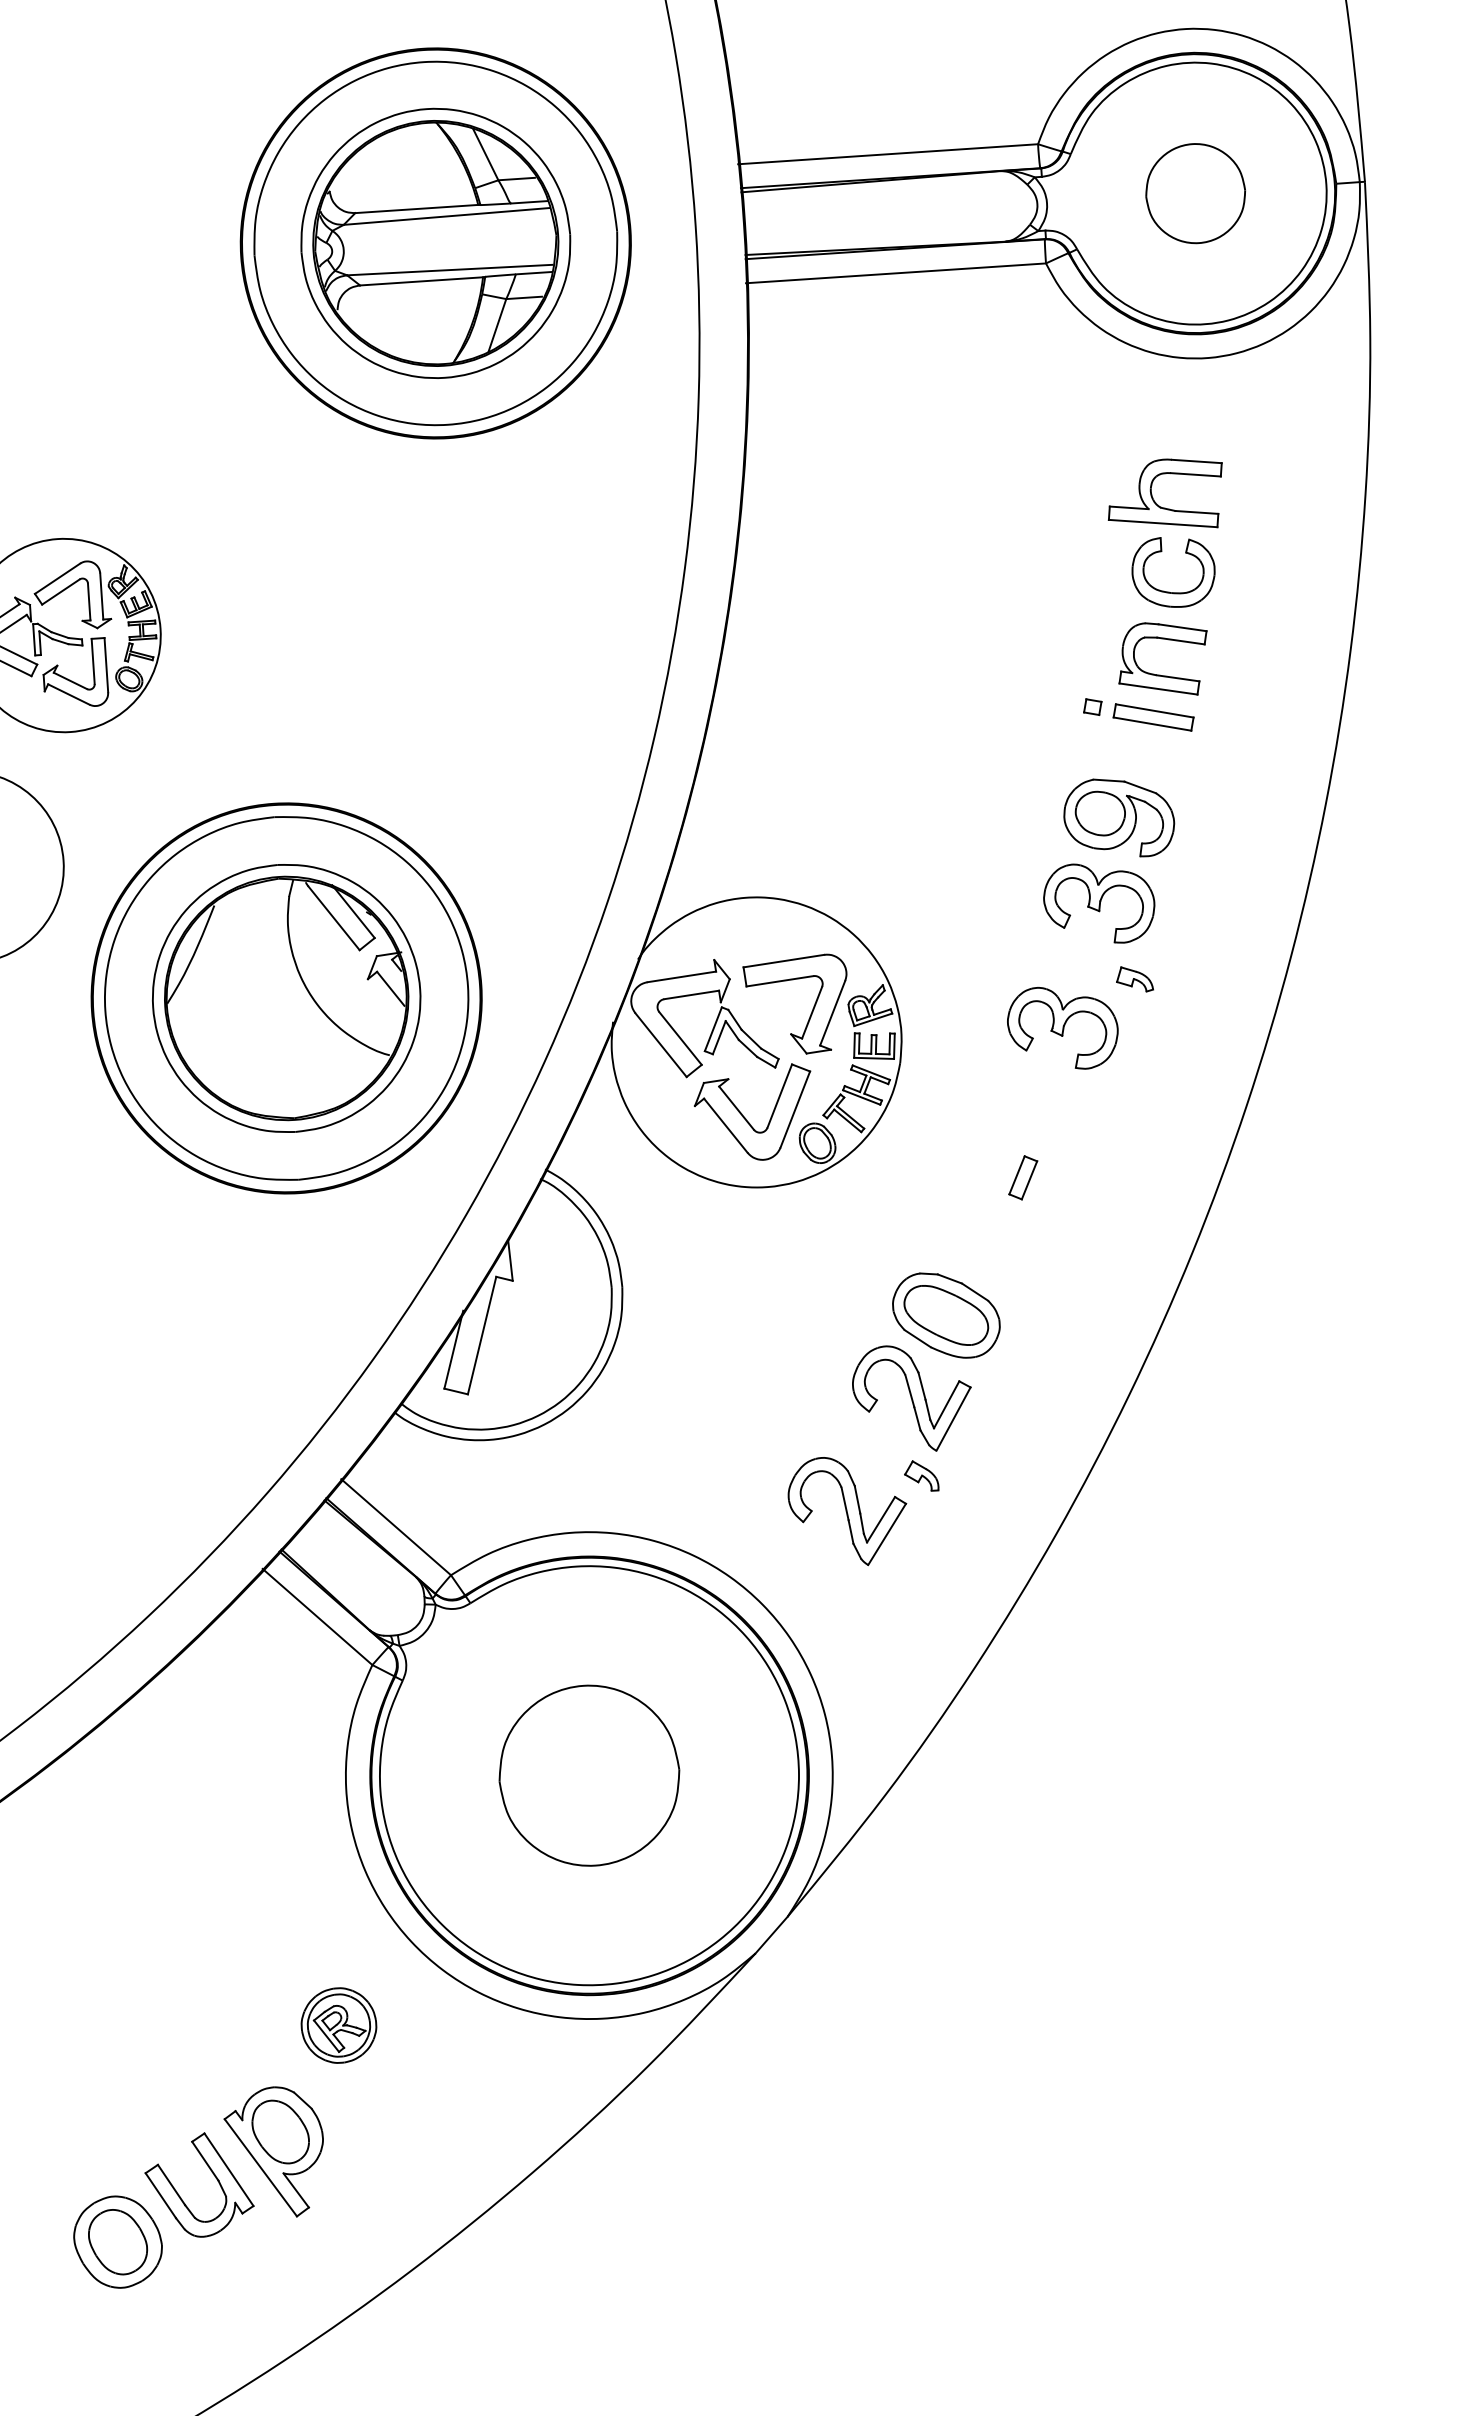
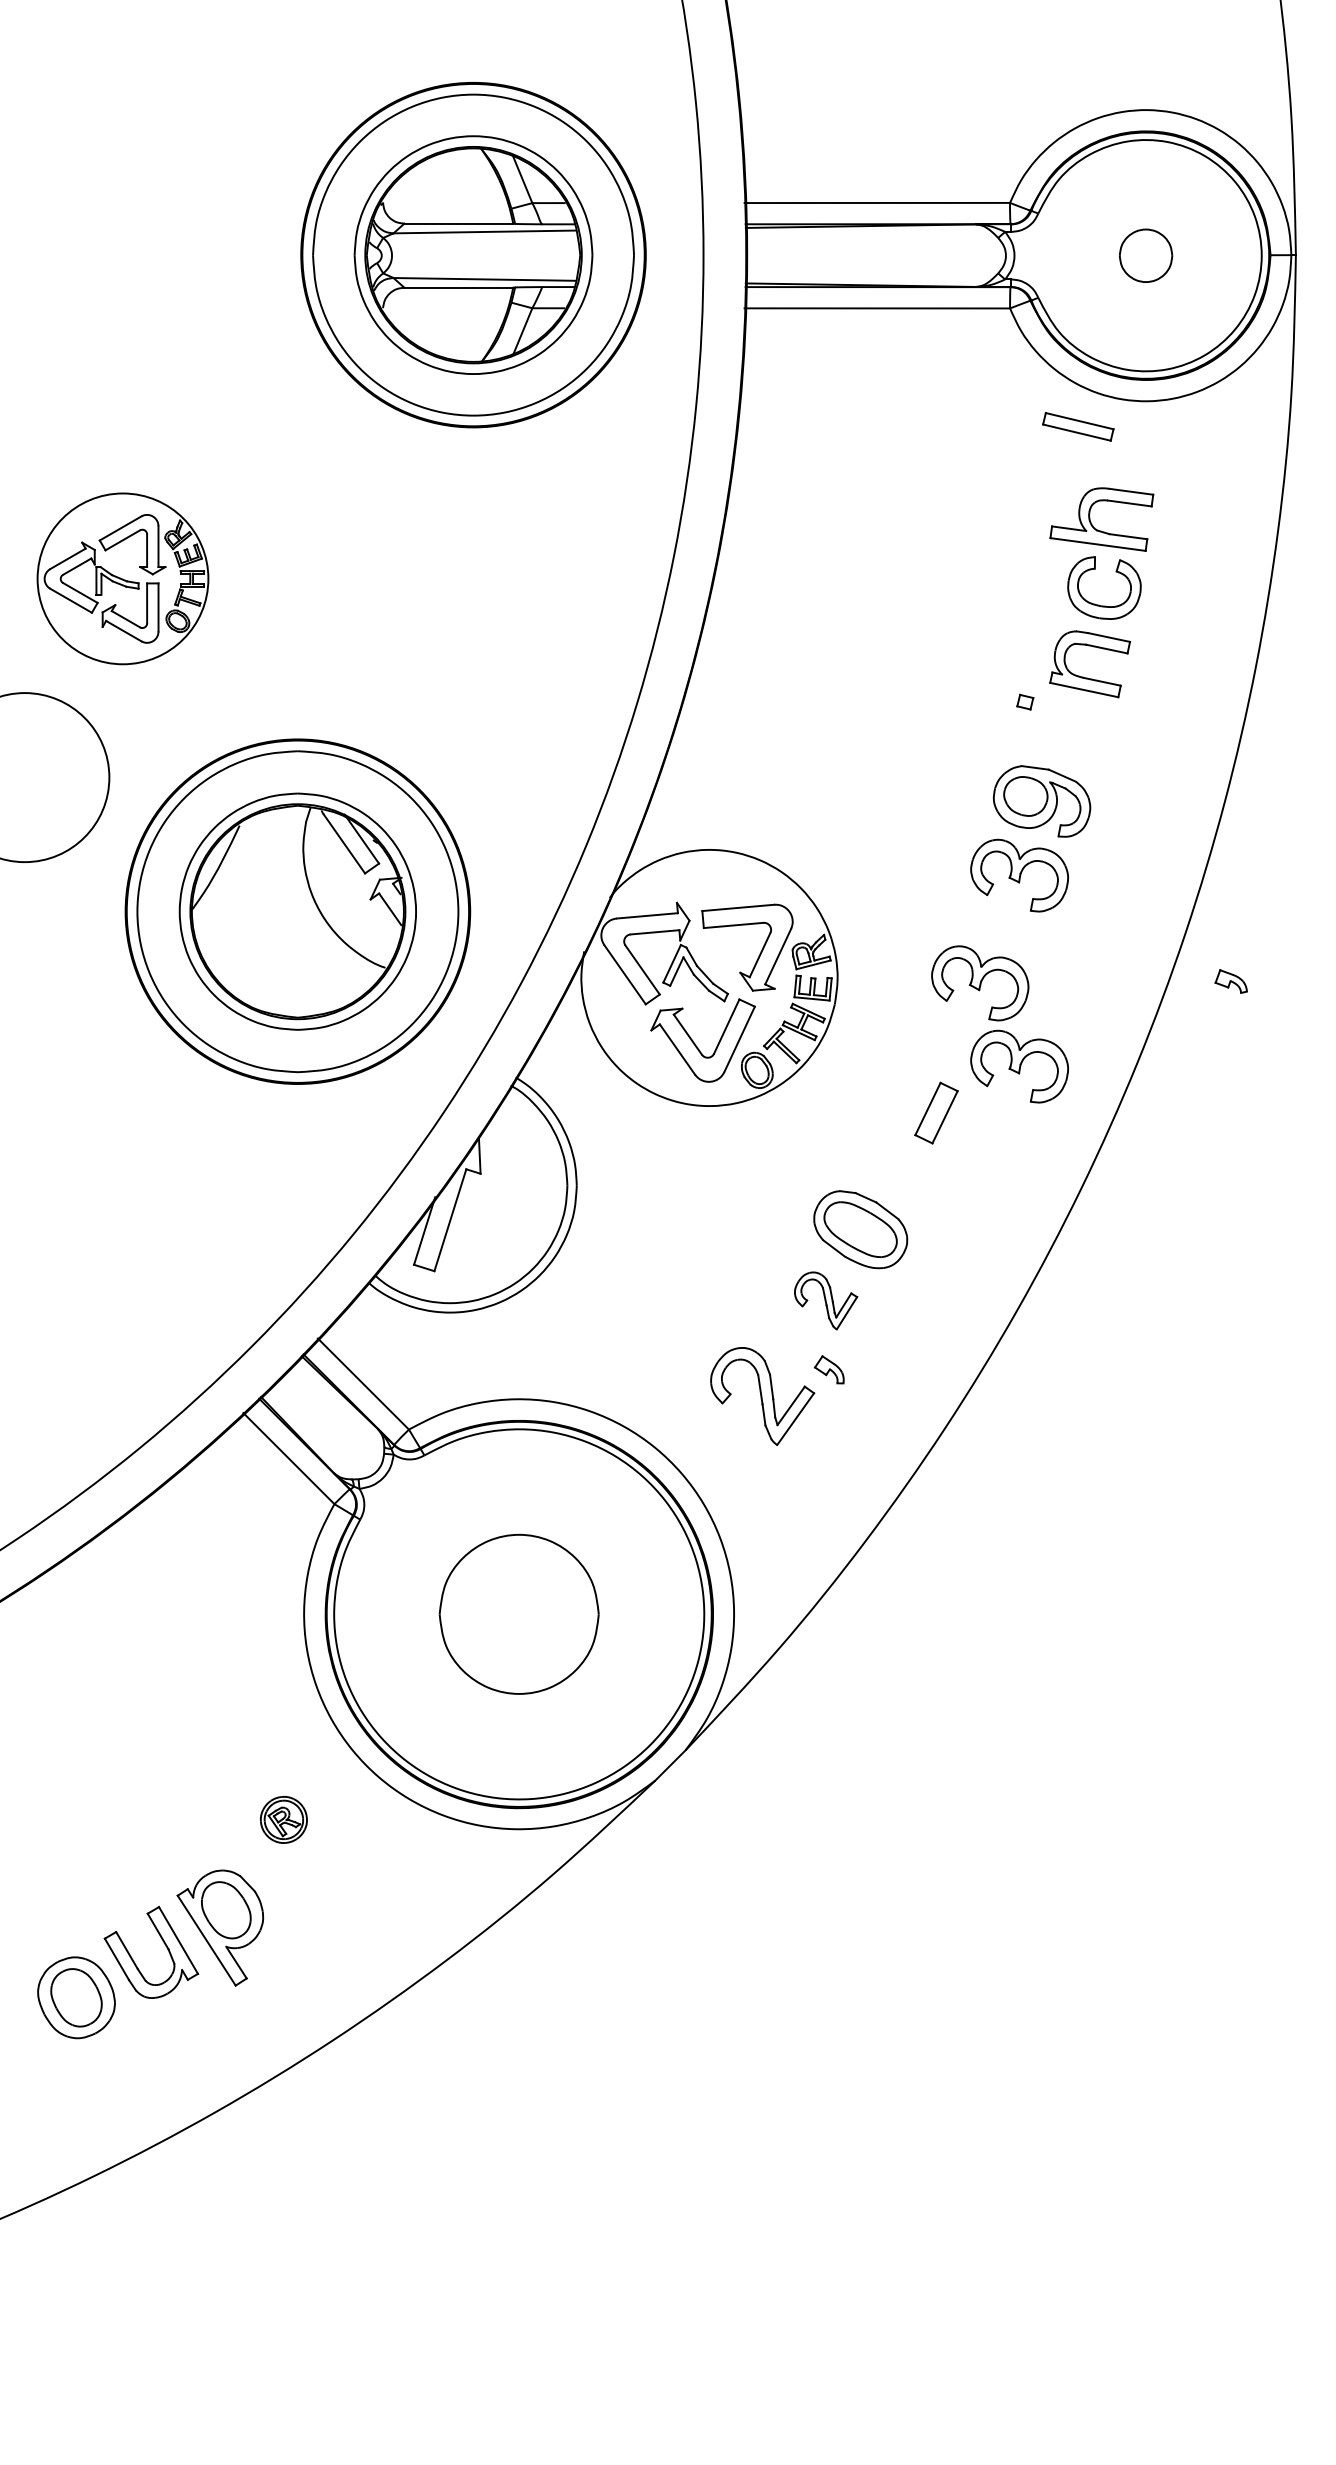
part: (1195, 193) -> (1145, 255), size x0.6
part: (1153, 717) -> (1078, 426), moved
part: (1133, 979) -> (1230, 981), moved
part: (1113, 1119) -> (1019, 1066), added
part: (1023, 1177) -> (936, 1112), size x1.6
part: (911, 1398) -> (825, 1300), size x0.6
part: (338, 2025) -> (283, 1819), size x0.7

